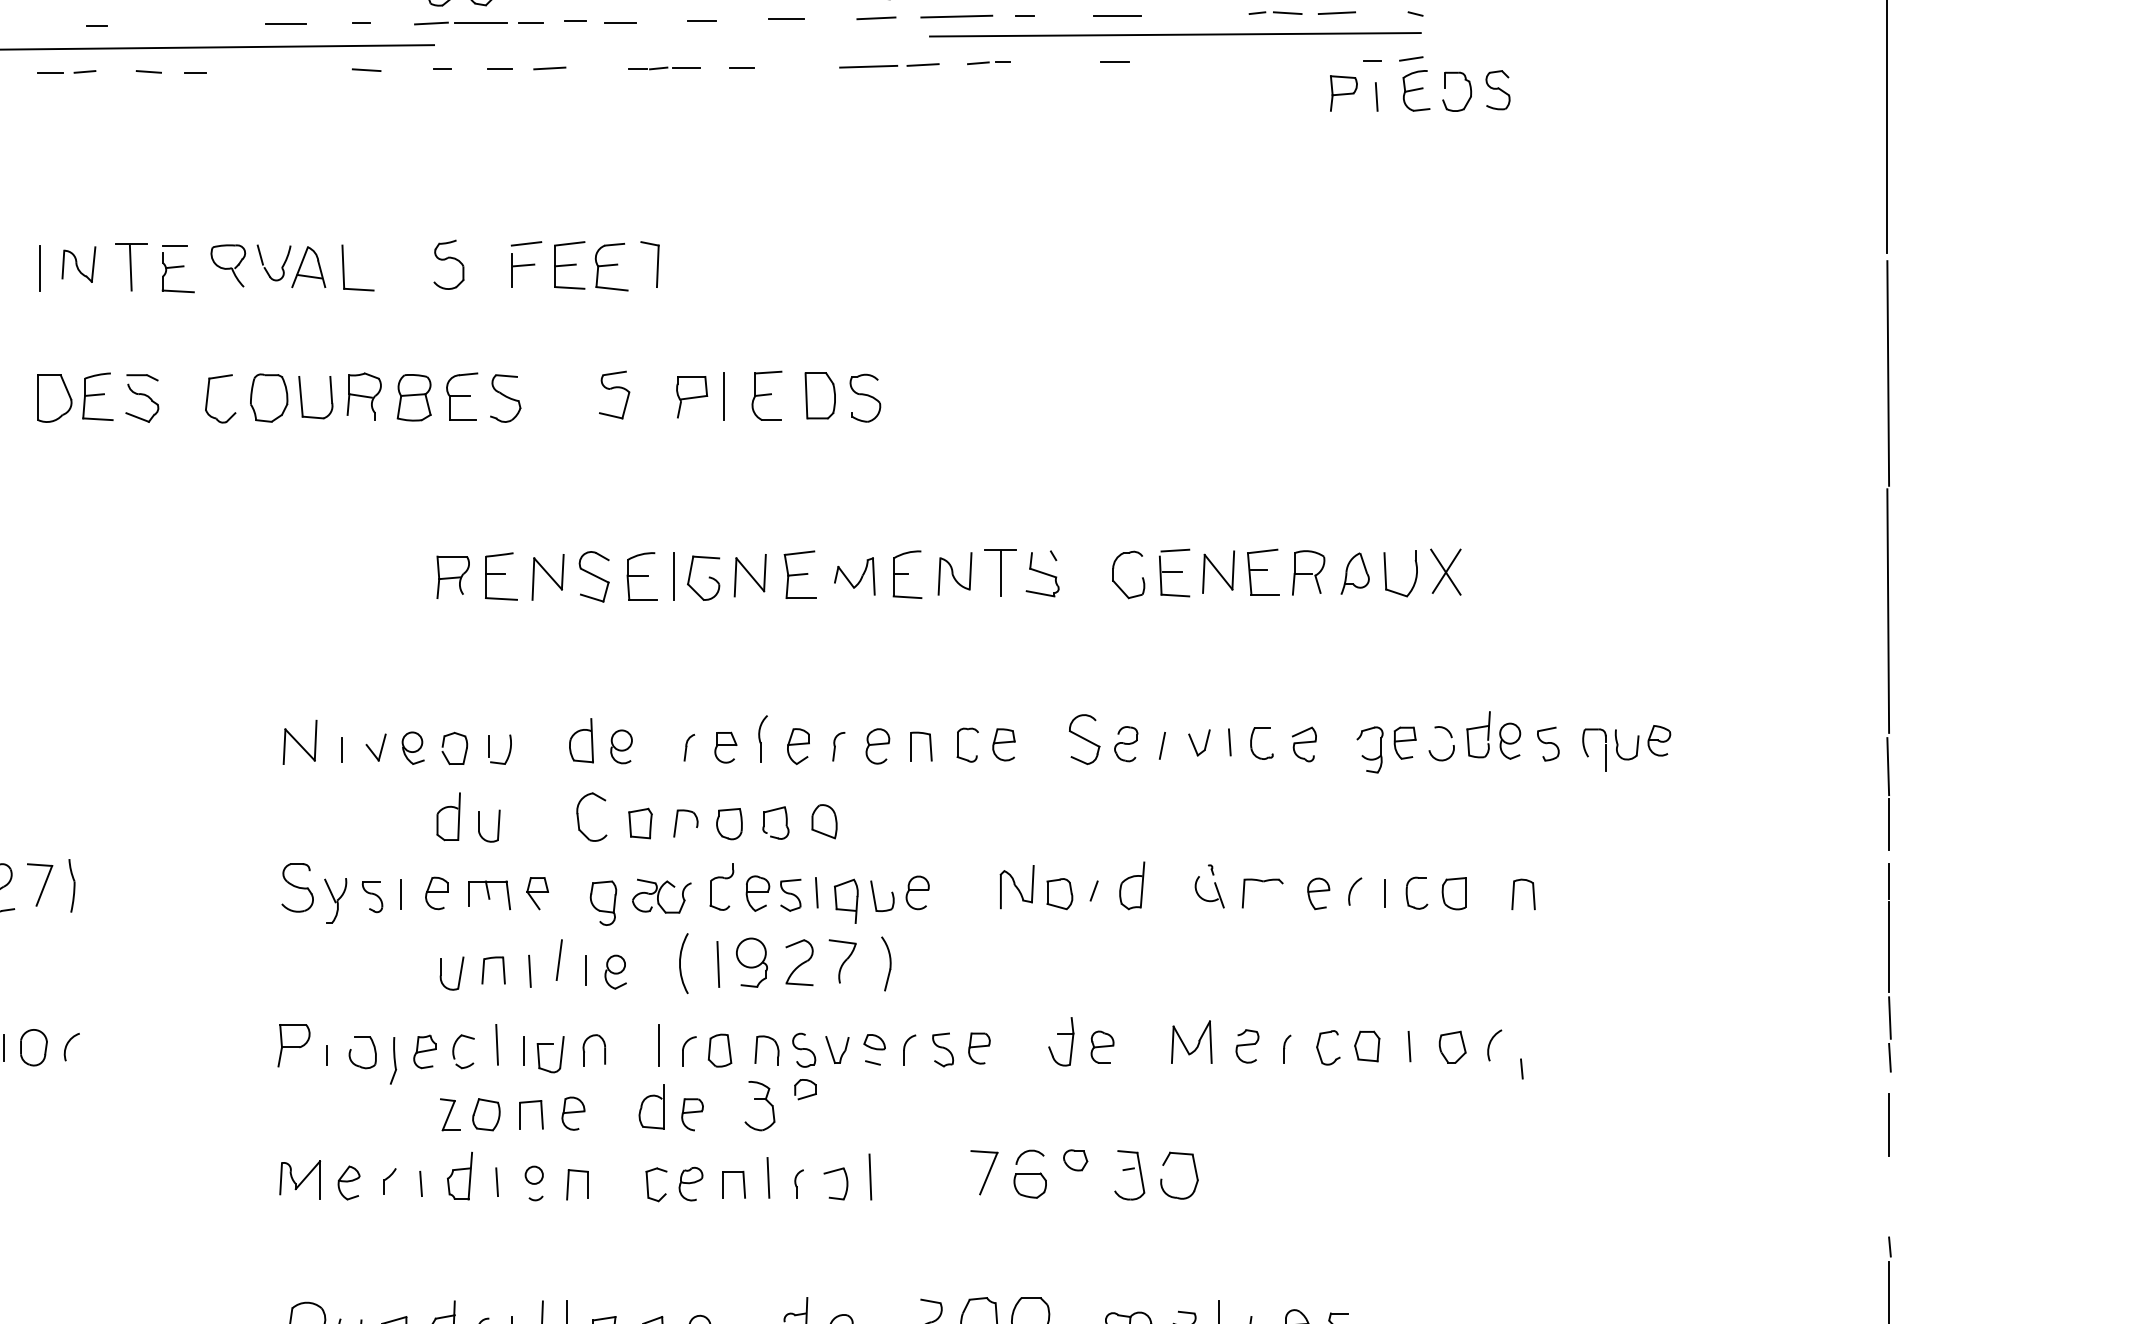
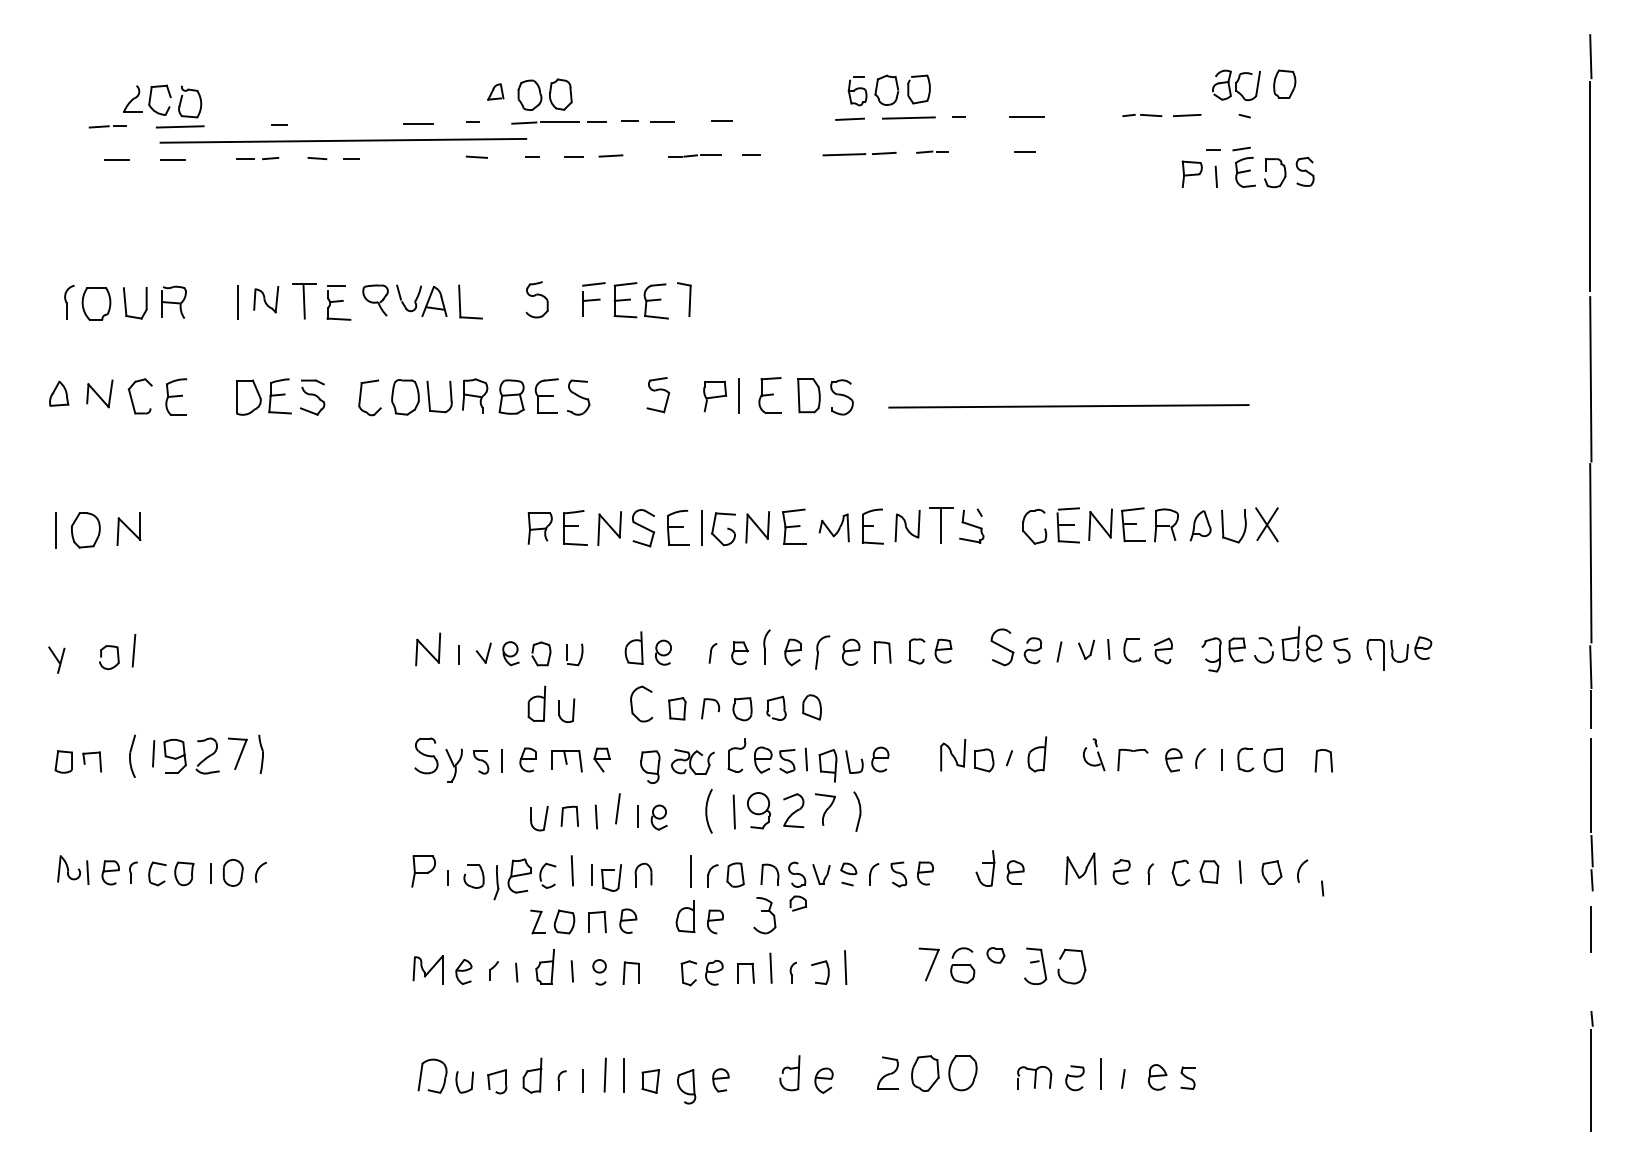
line: (785, 18) -> (783, 119), removed
line: (1174, 34) -> (1068, 406), moved
part: (838, 746) -> (822, 652), size x1.6
part: (424, 1051) -> (519, 875), size x1.4

